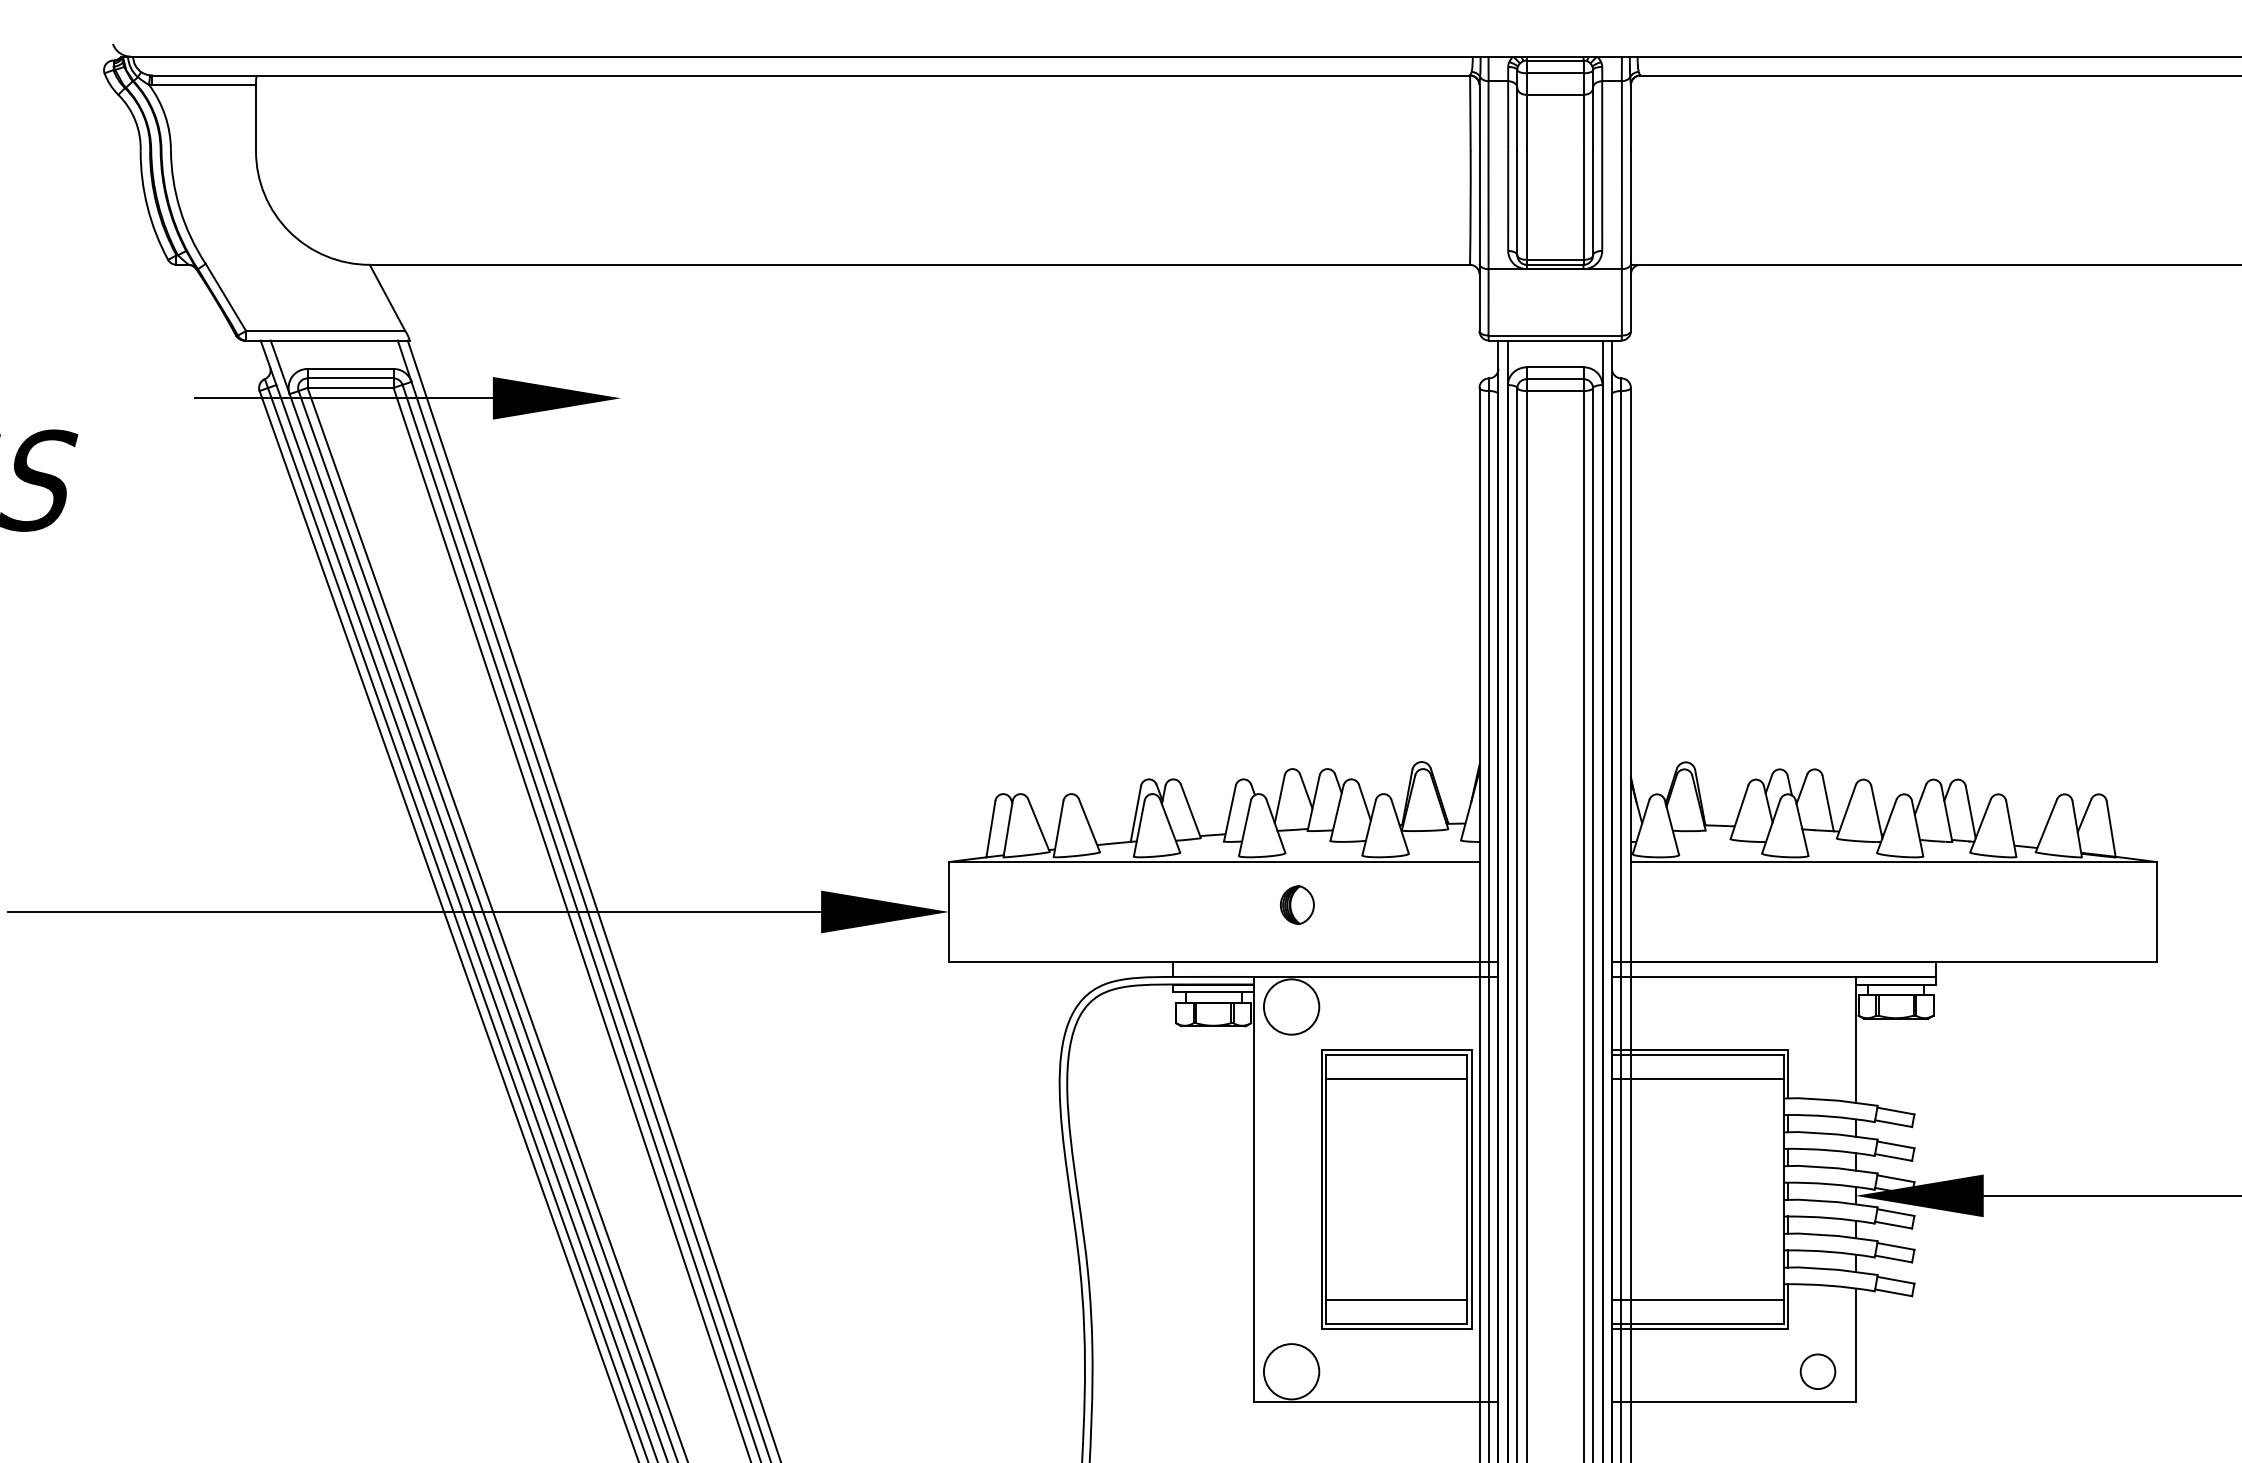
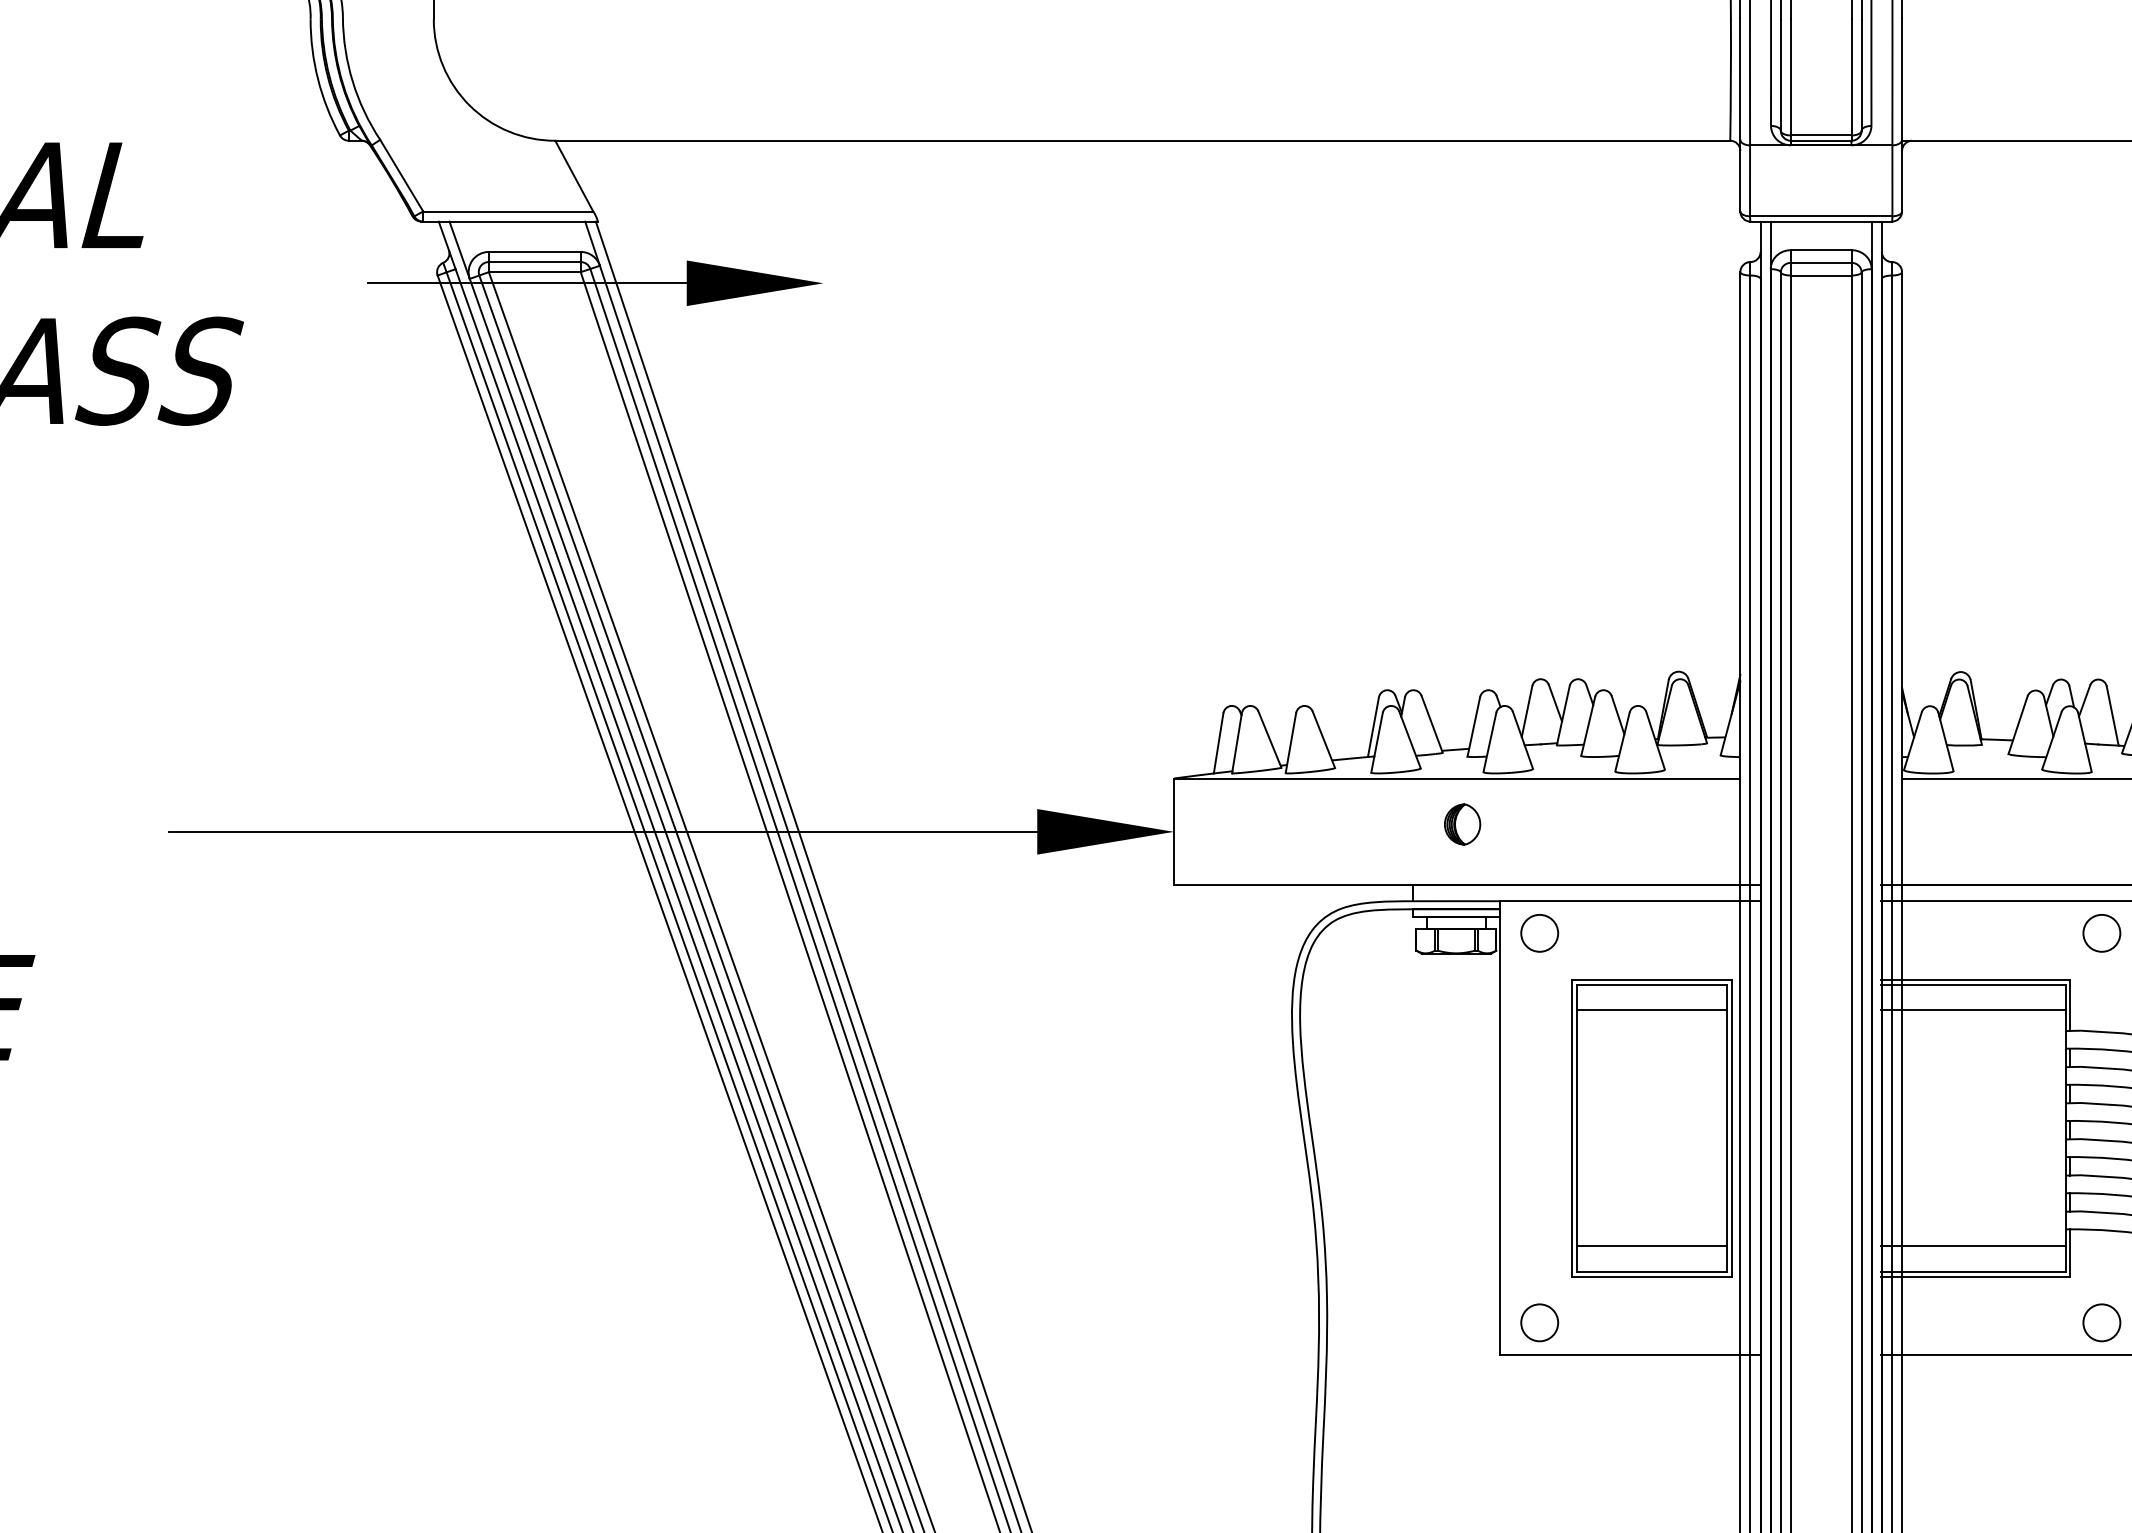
part: (1297, 904) -> (1462, 823), moved
circle: (1291, 1006) -> (1539, 932), size x0.62
circle: (1817, 1006) -> (2101, 932), added
circle: (1291, 1371) -> (1539, 1322), size x0.62

